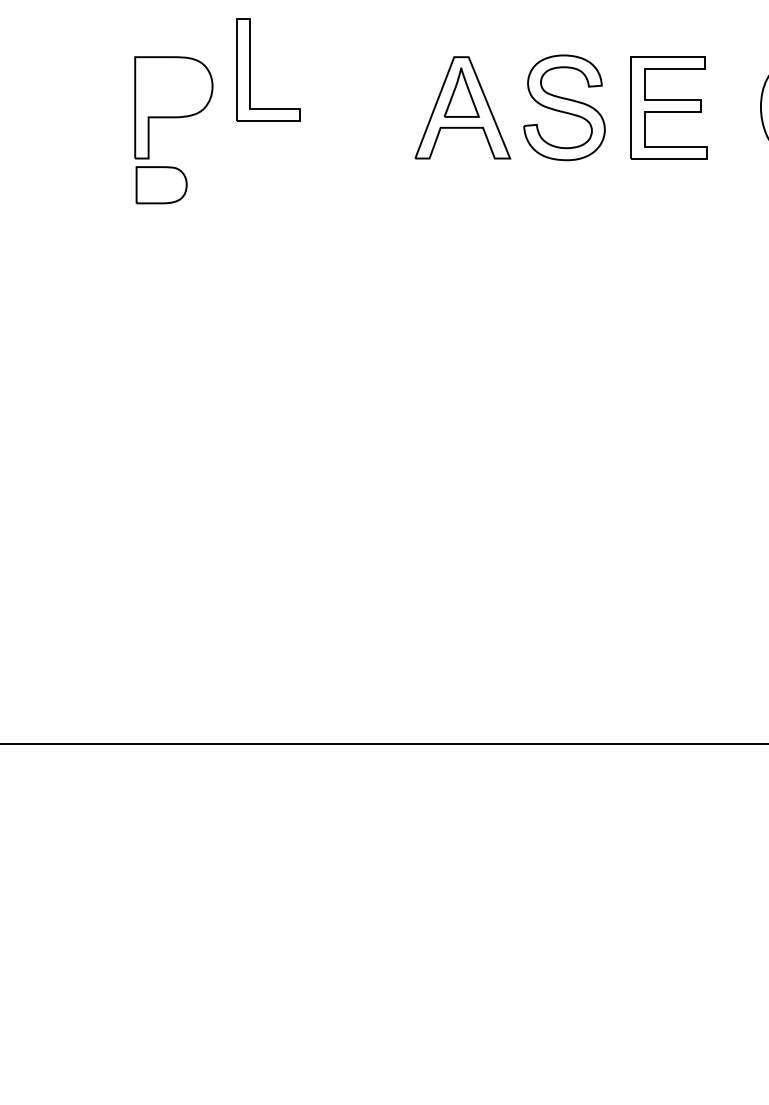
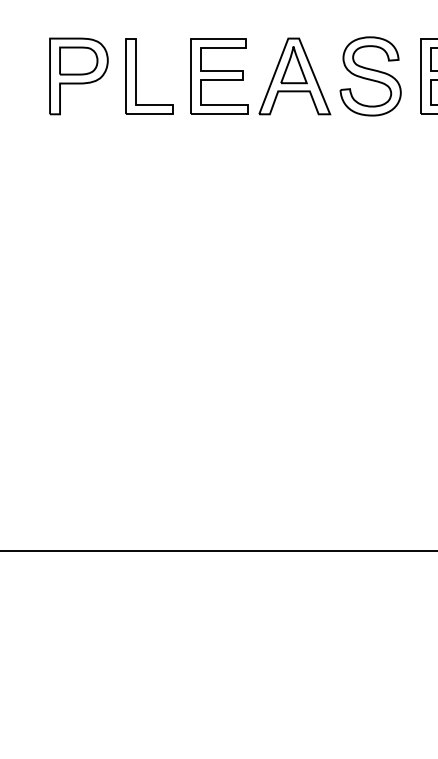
part: (250, 69) -> (136, 76), moved
part: (361, 107) -> (219, 76), added
part: (161, 185) -> (78, 61), moved

